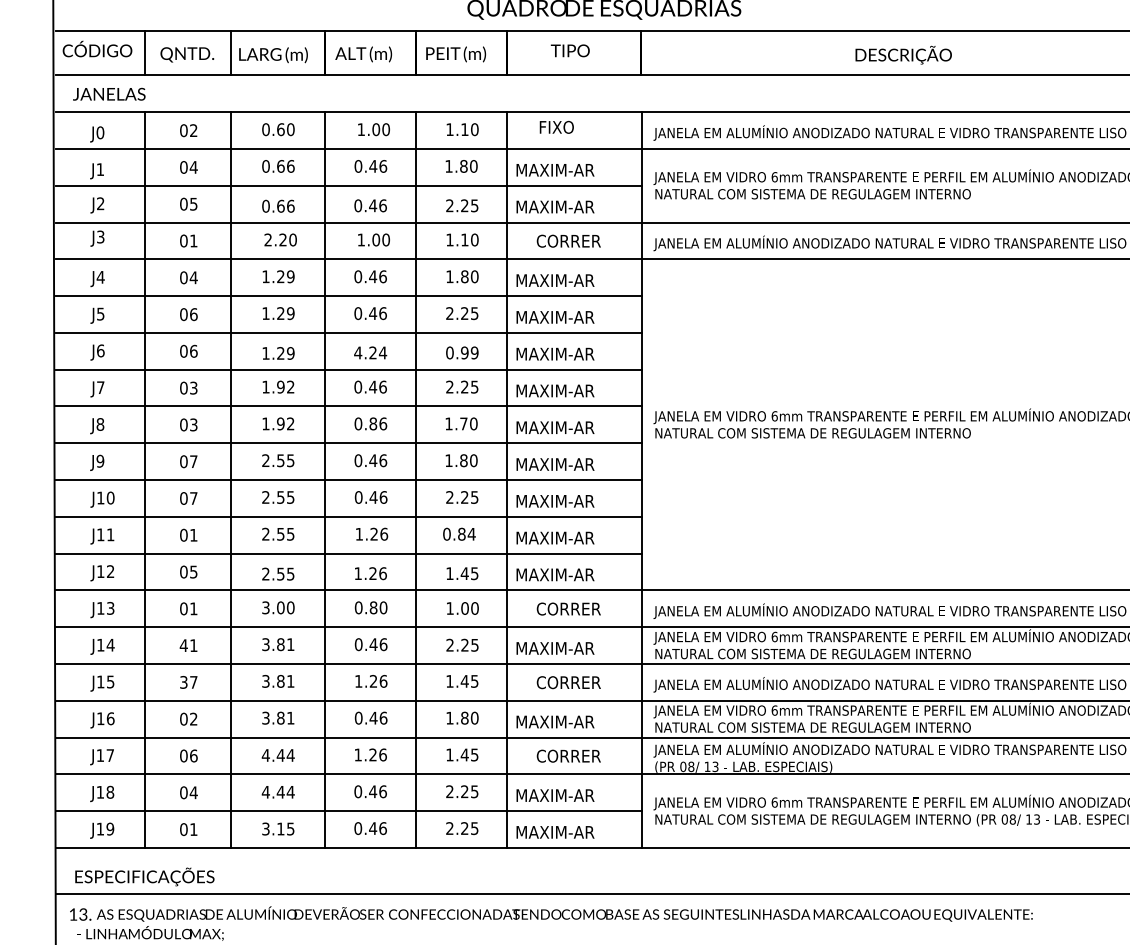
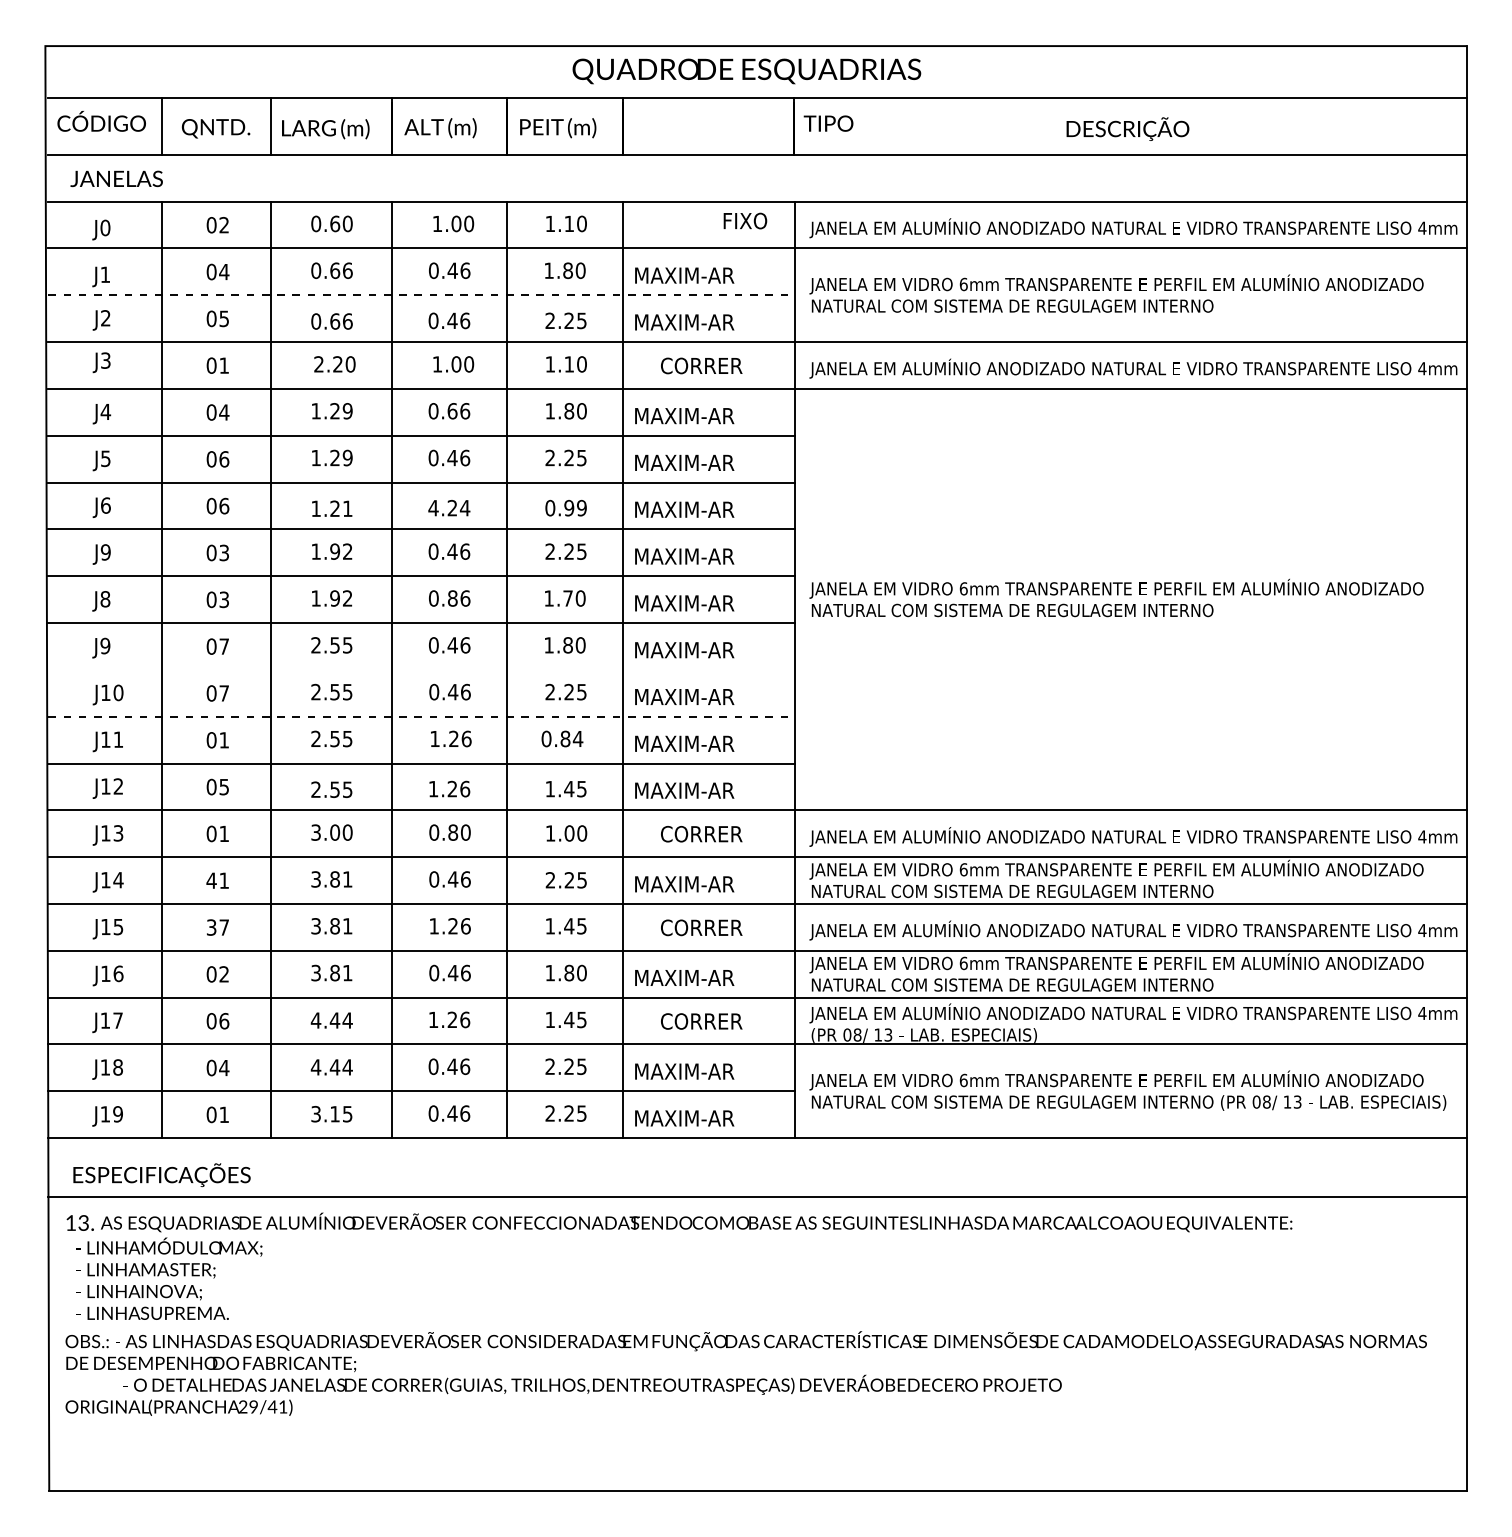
text: (570, 50) -> (828, 123), moved
text: (556, 126) -> (745, 220), moved
line: (349, 185) -> (422, 295), solid -> dashed
text: (373, 277) -> (452, 411), 0.46 -> 0.66
text: (290, 353) -> (347, 508), 1.29 -> 1.21
text: (100, 387) -> (105, 552), J7 -> J9
line: (348, 479) -> (421, 669), removed
line: (349, 516) -> (422, 716), solid -> dashed

